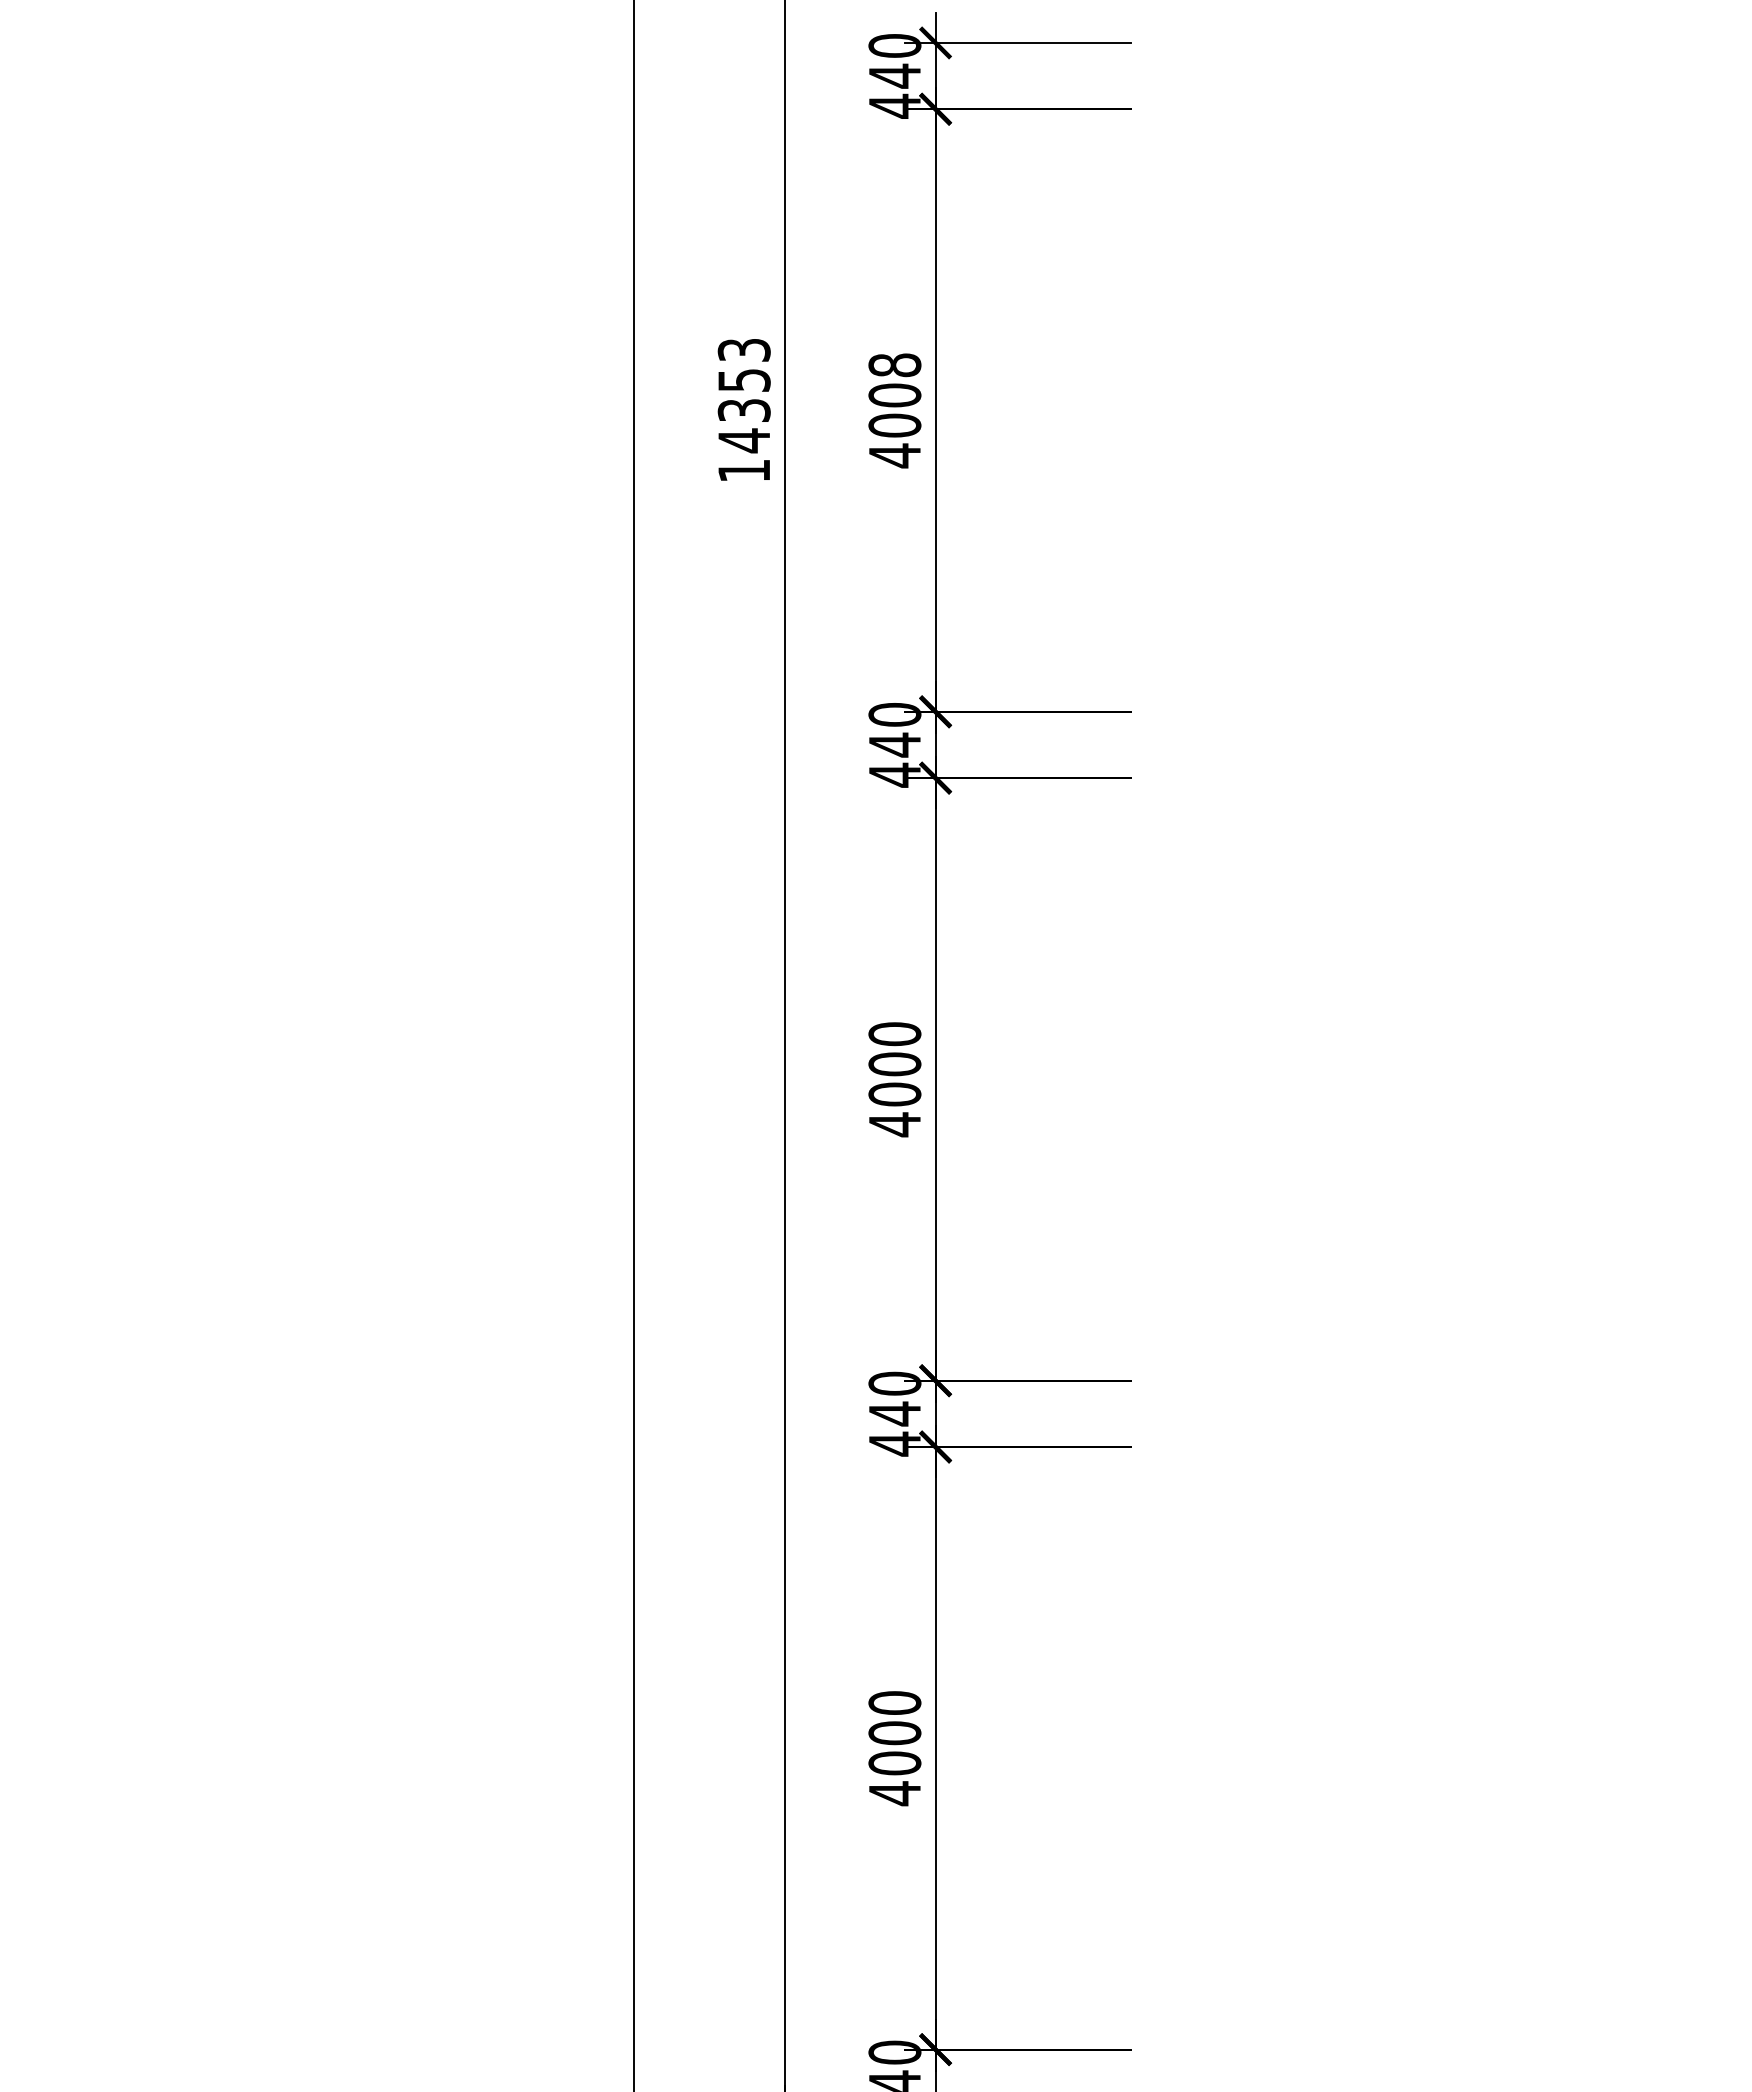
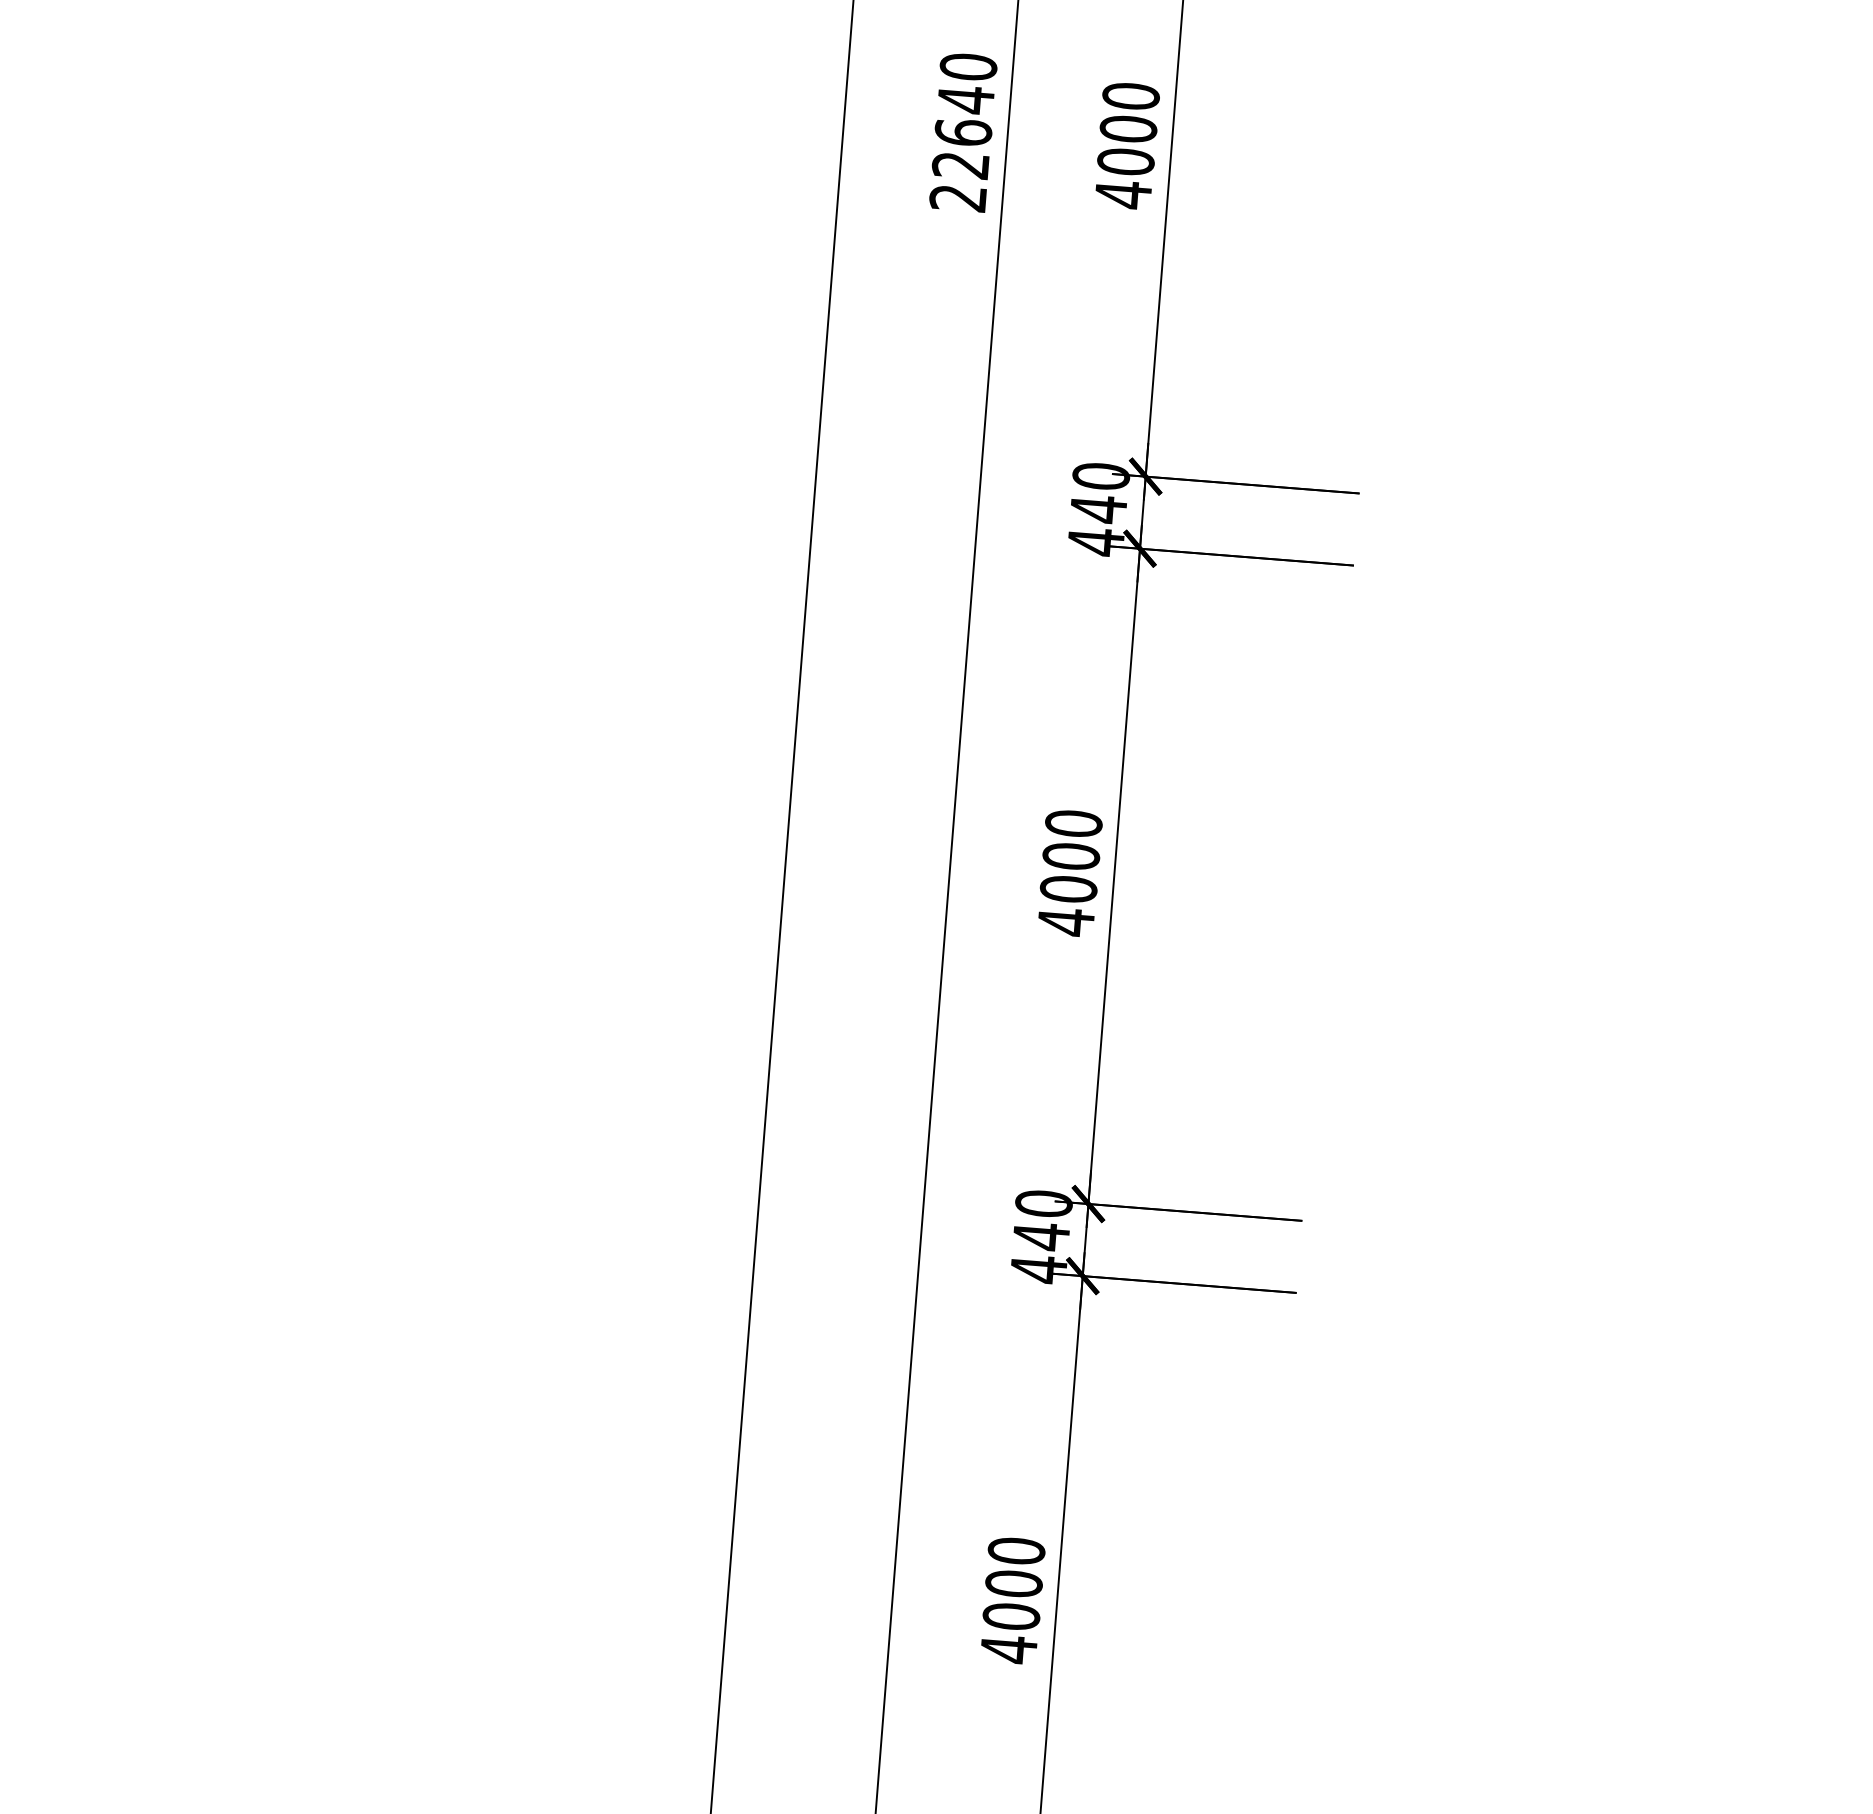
text: (894, 365) -> (1130, 96), 4008 -> 4000
text: (743, 410) -> (962, 132), 14353 -> 22640

